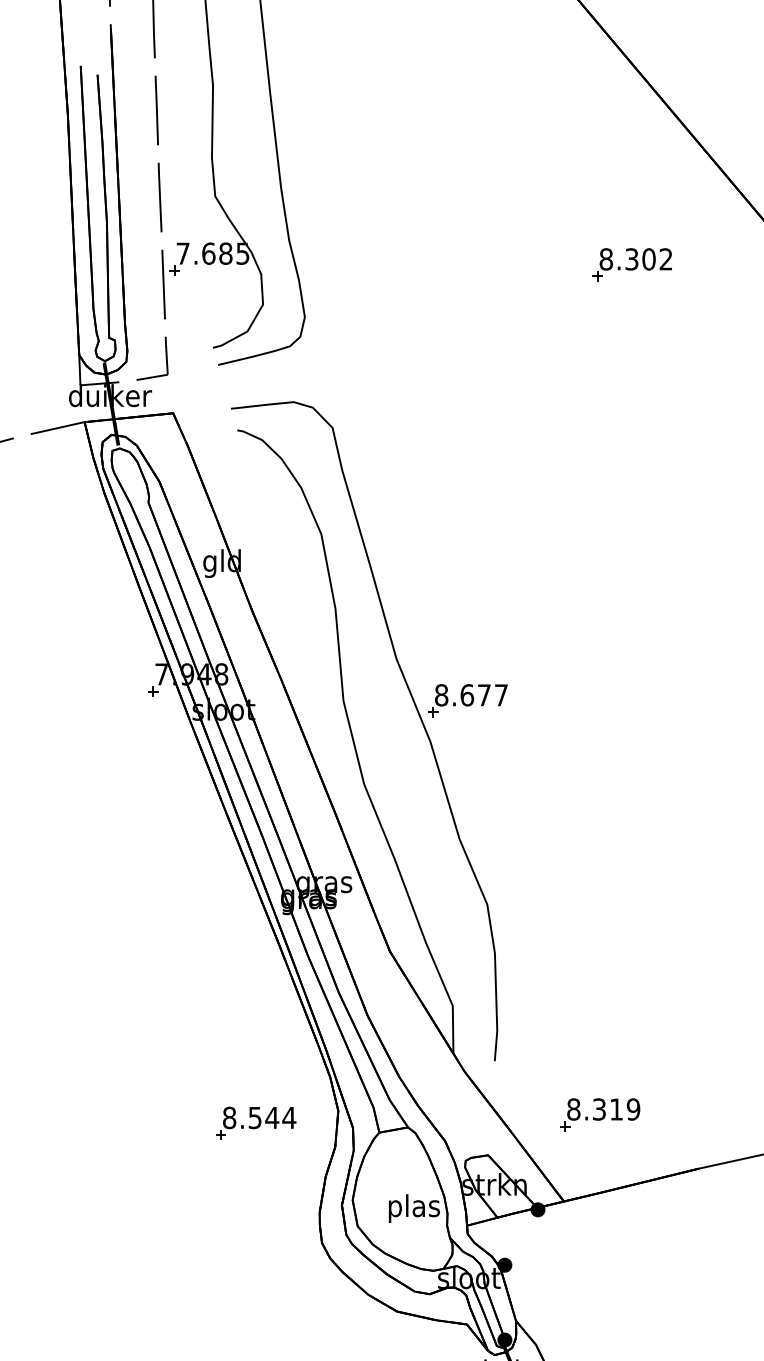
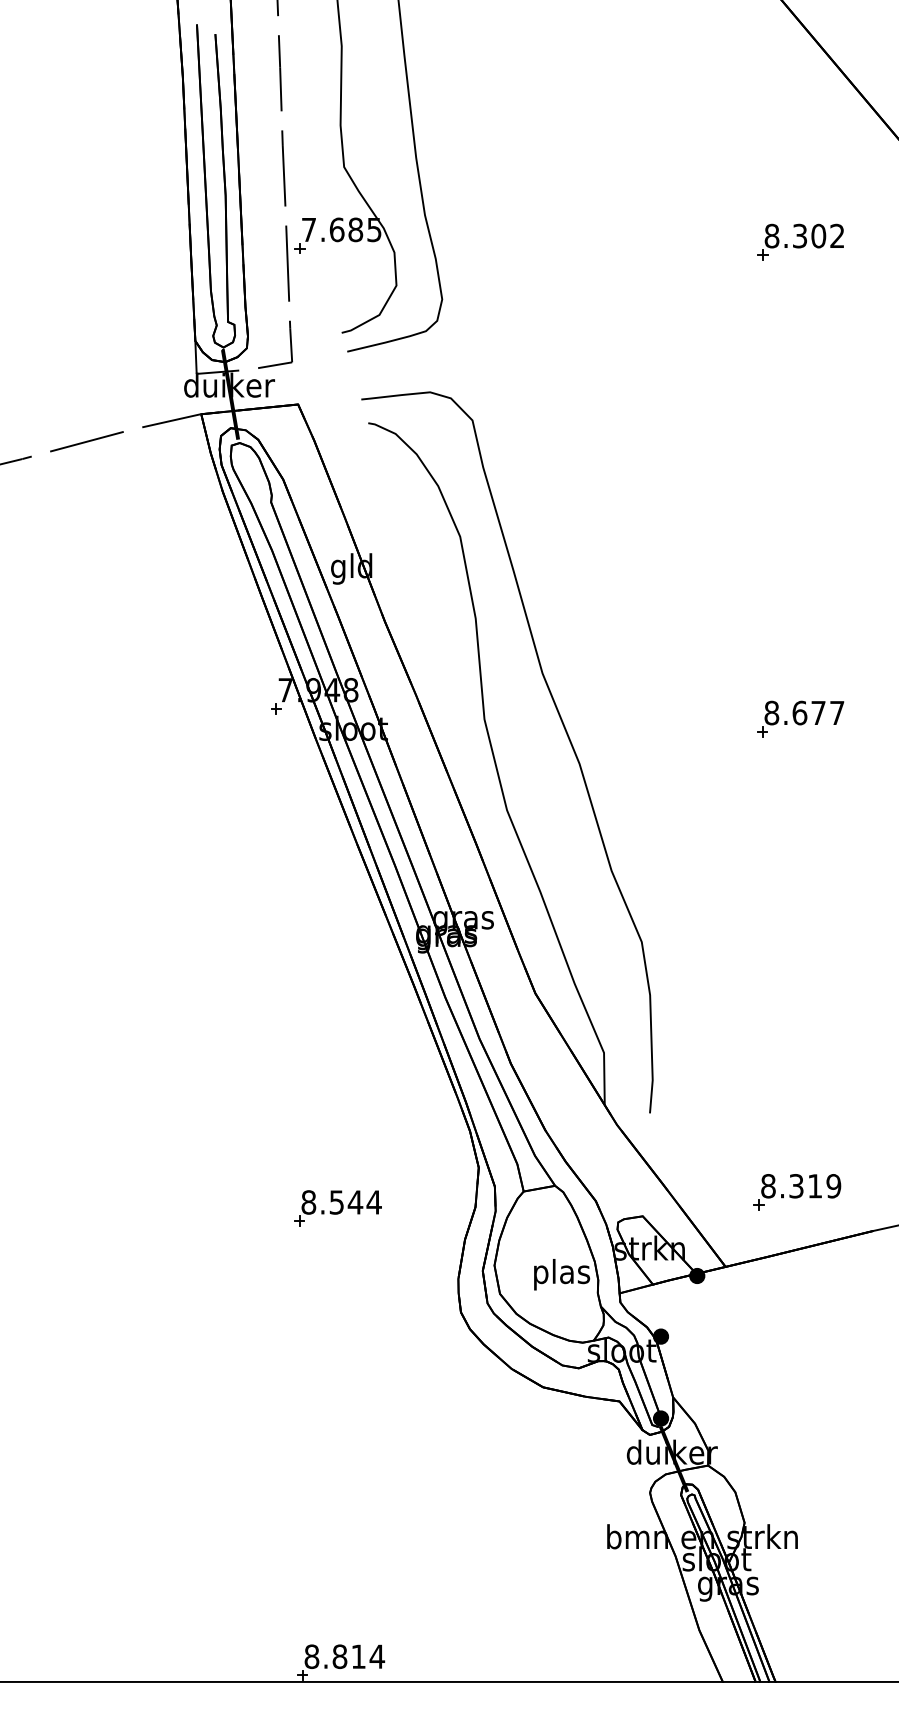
part: (467, 700) -> (800, 718), moved
part: (600, 1115) -> (797, 1192), moved
part: (255, 1123) -> (337, 1208), moved

